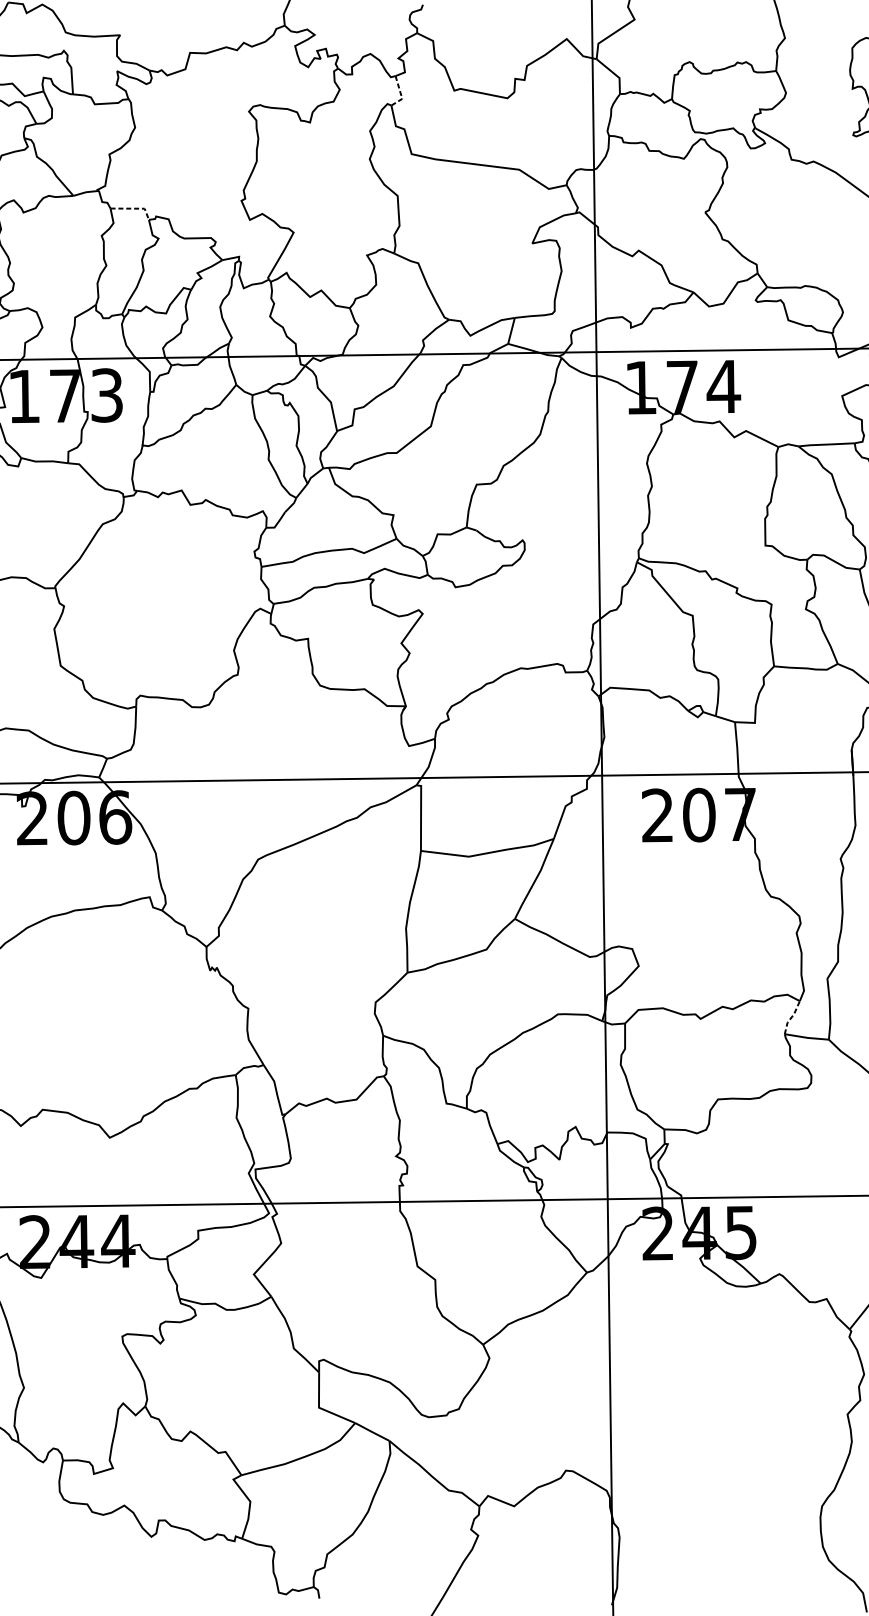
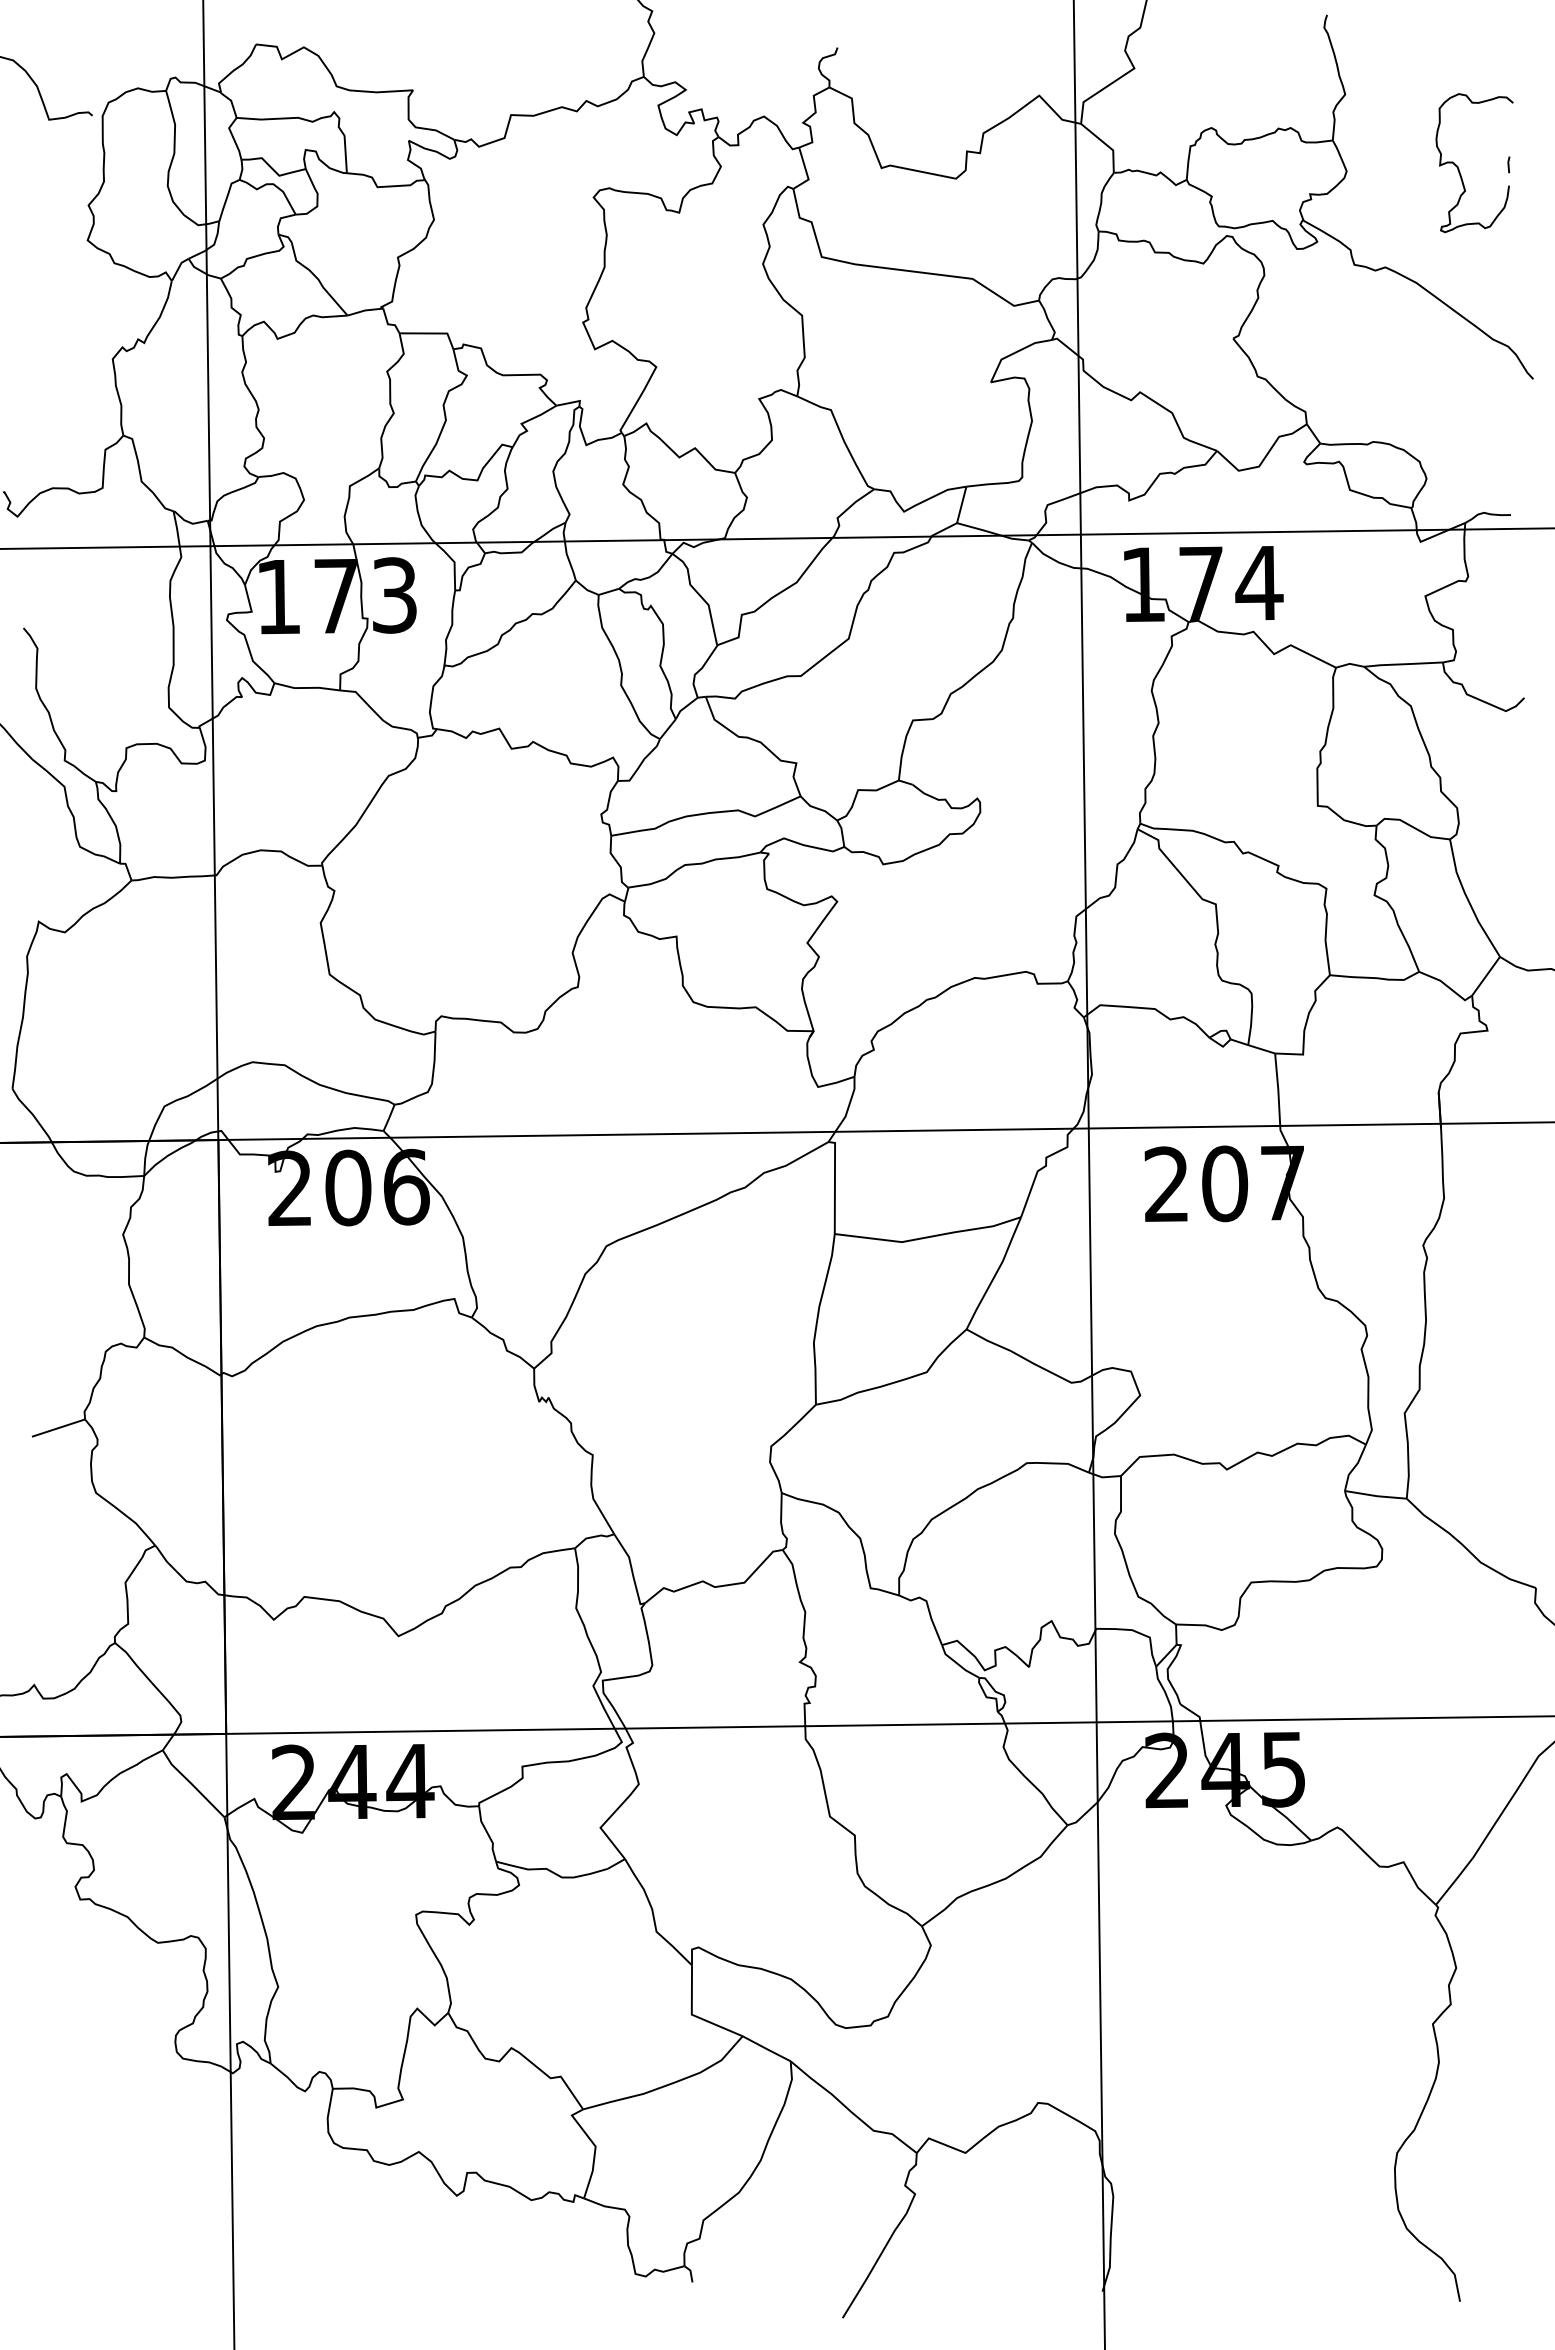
line: (400, 93) -> (806, 172), dashed -> solid
line: (134, 208) -> (432, 333), dashed -> solid
line: (791, 1017) -> (1354, 1467), dashed -> solid

